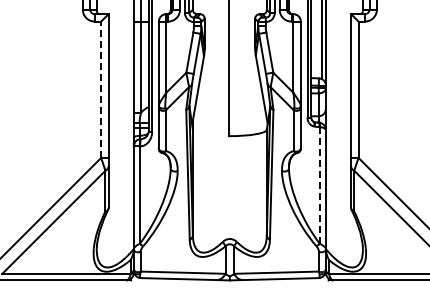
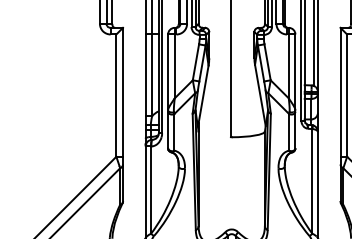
line: (101, 89) -> (116, 95), dashed -> solid
line: (319, 184) -> (312, 180), dashed -> solid

